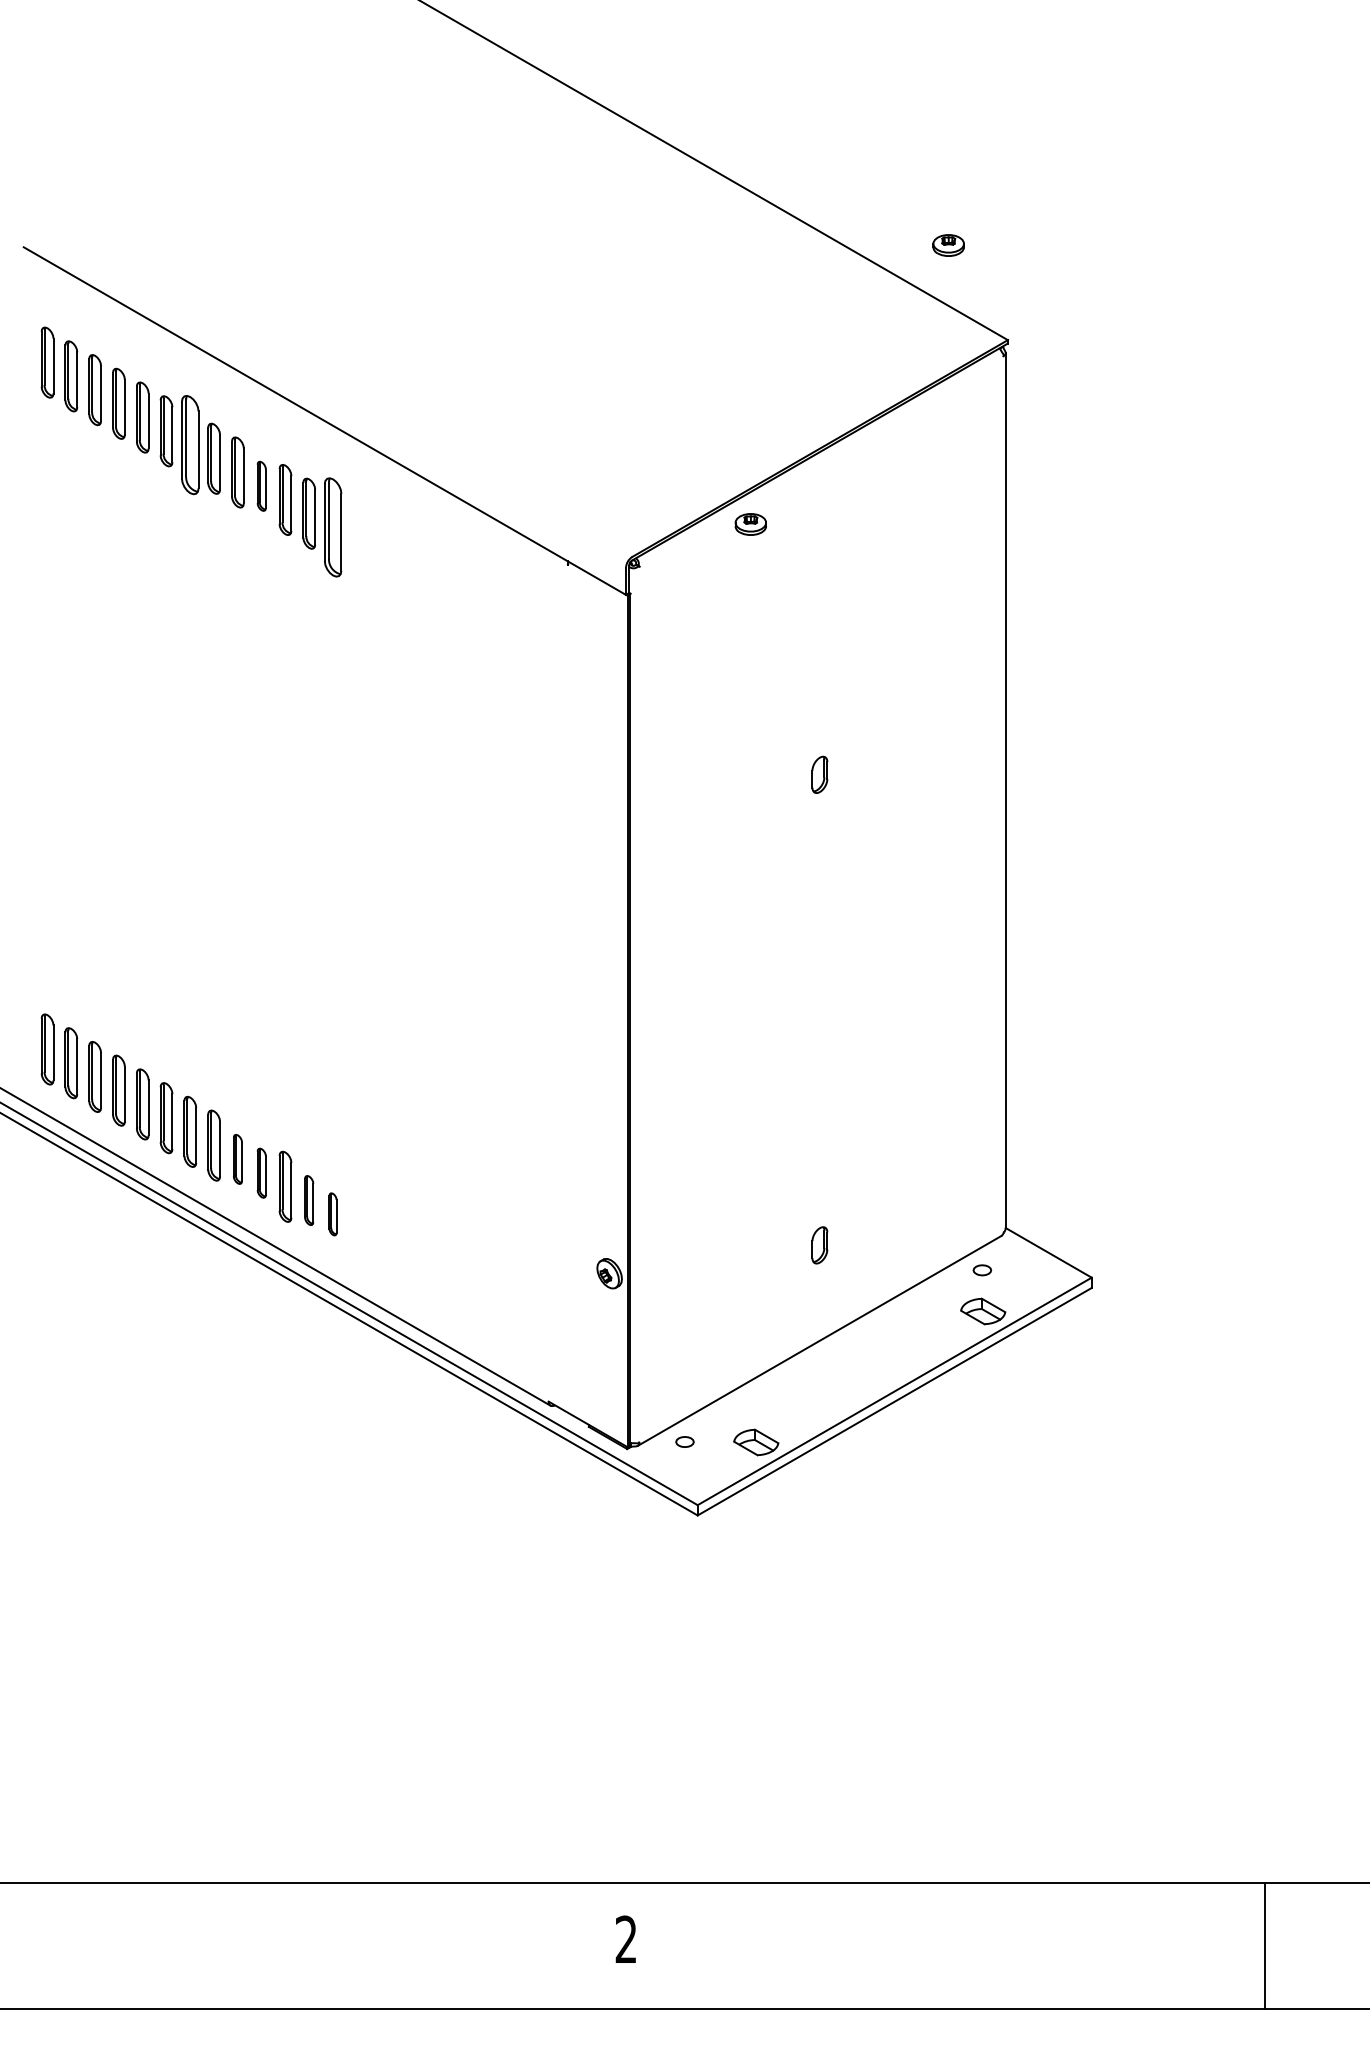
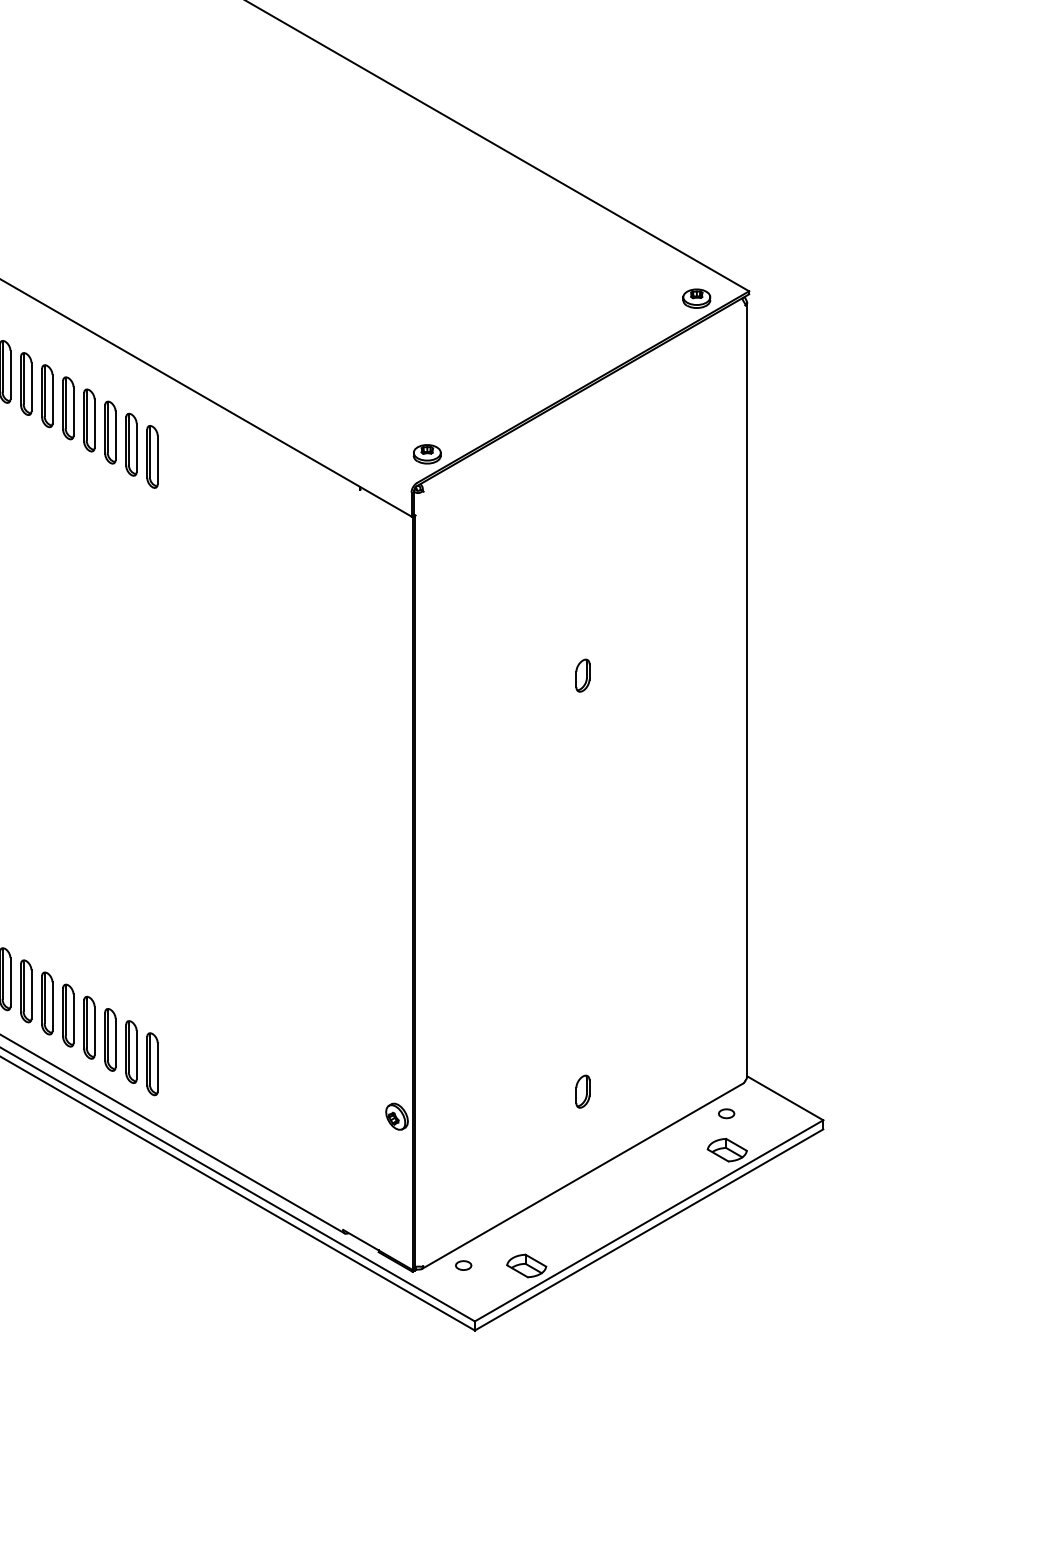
part: (948, 245) -> (696, 298), moved
part: (190, 444) -> (26, 383), size x0.71
part: (261, 486) -> (89, 420), size x1.43
part: (750, 524) -> (426, 454), moved
part: (332, 527) -> (151, 456), size x0.71
part: (237, 1159) -> (67, 1015), size x1.43
part: (261, 1173) -> (89, 1028), size x1.43
part: (308, 1200) -> (130, 1052), size x1.43
part: (332, 1214) -> (151, 1064), size x1.67

